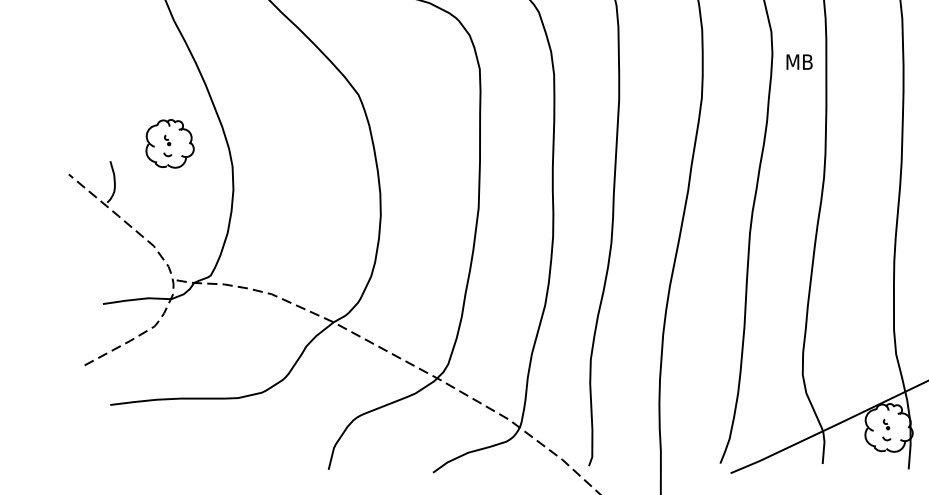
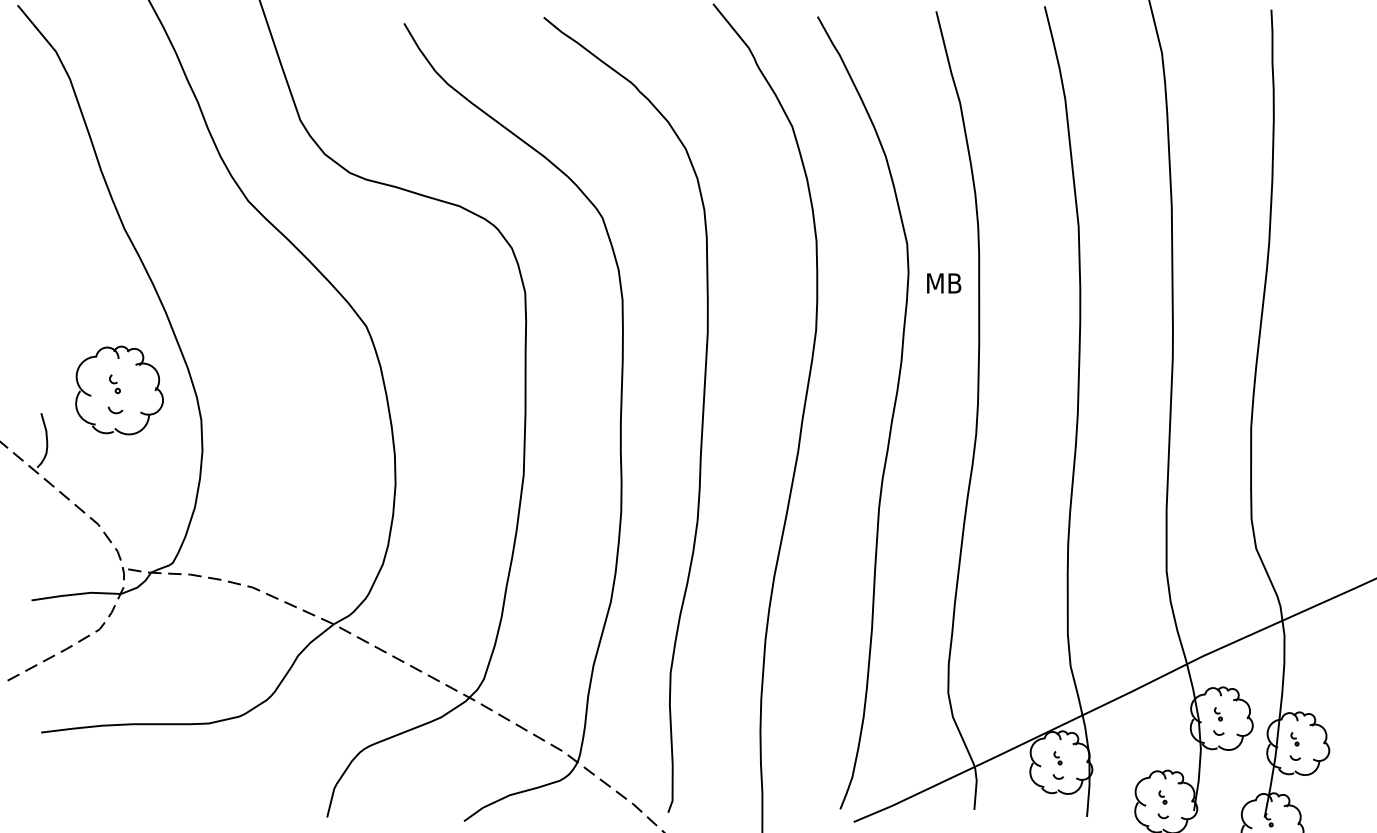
part: (170, 143) -> (119, 390), size x1.4

